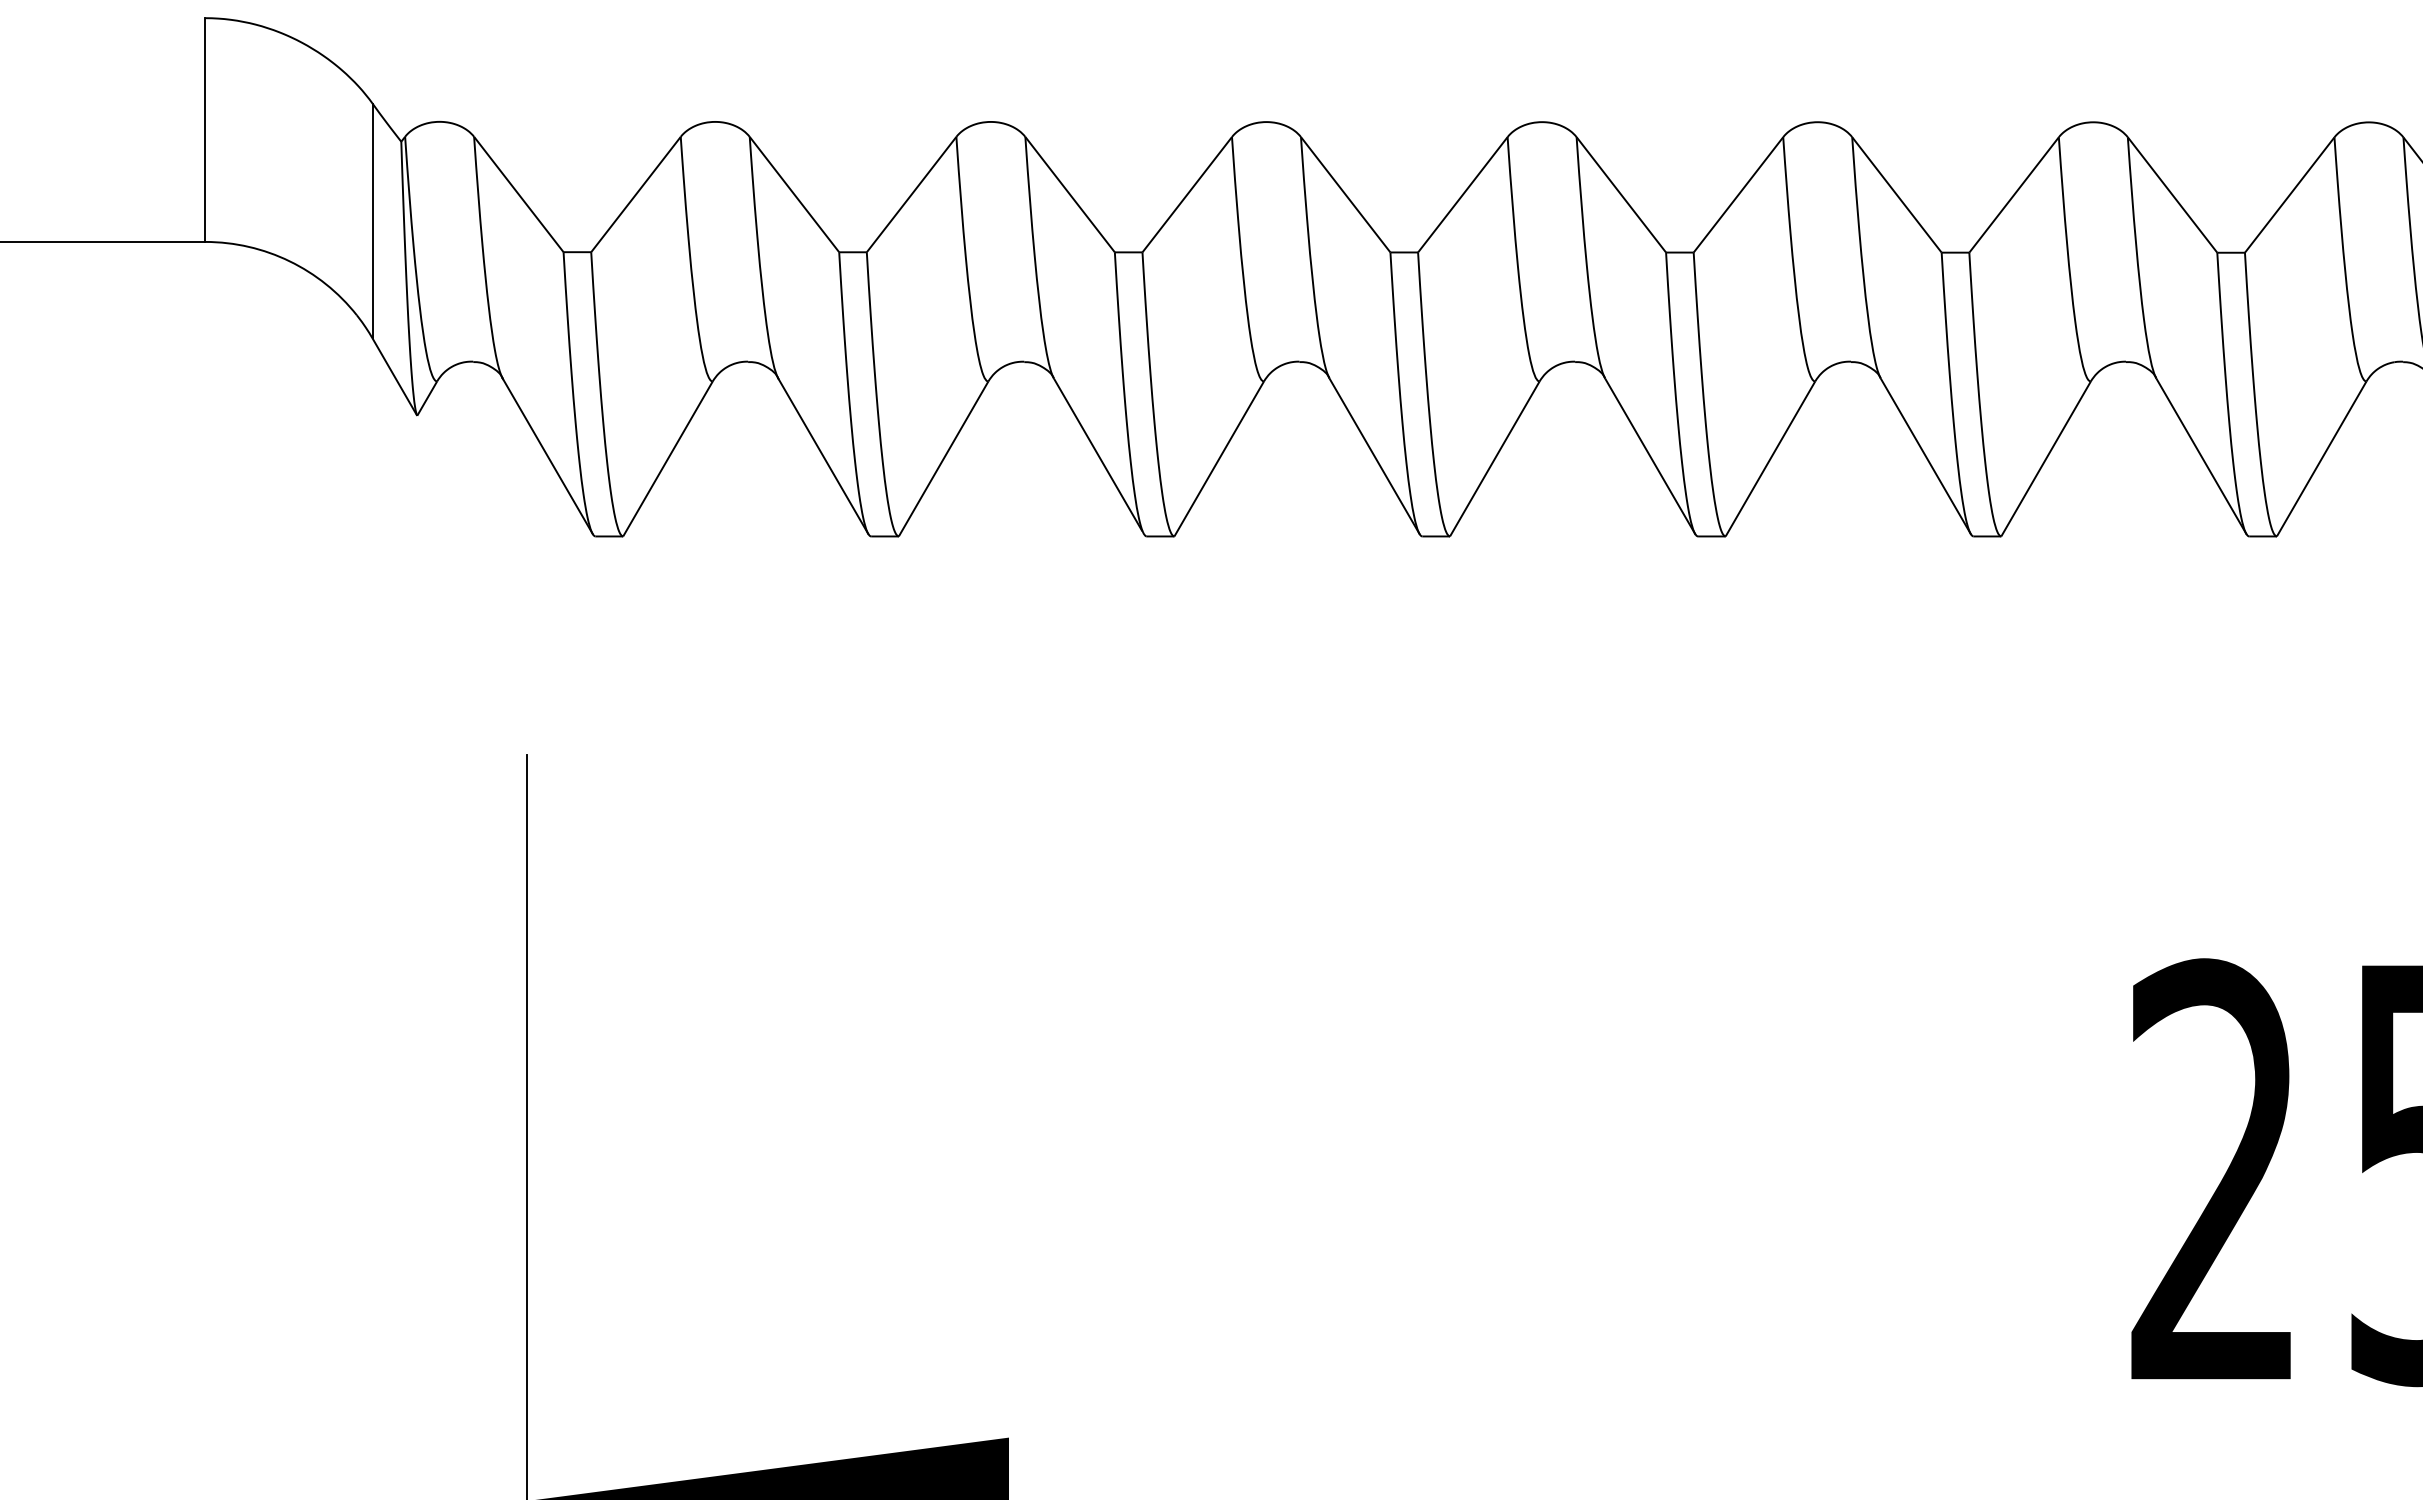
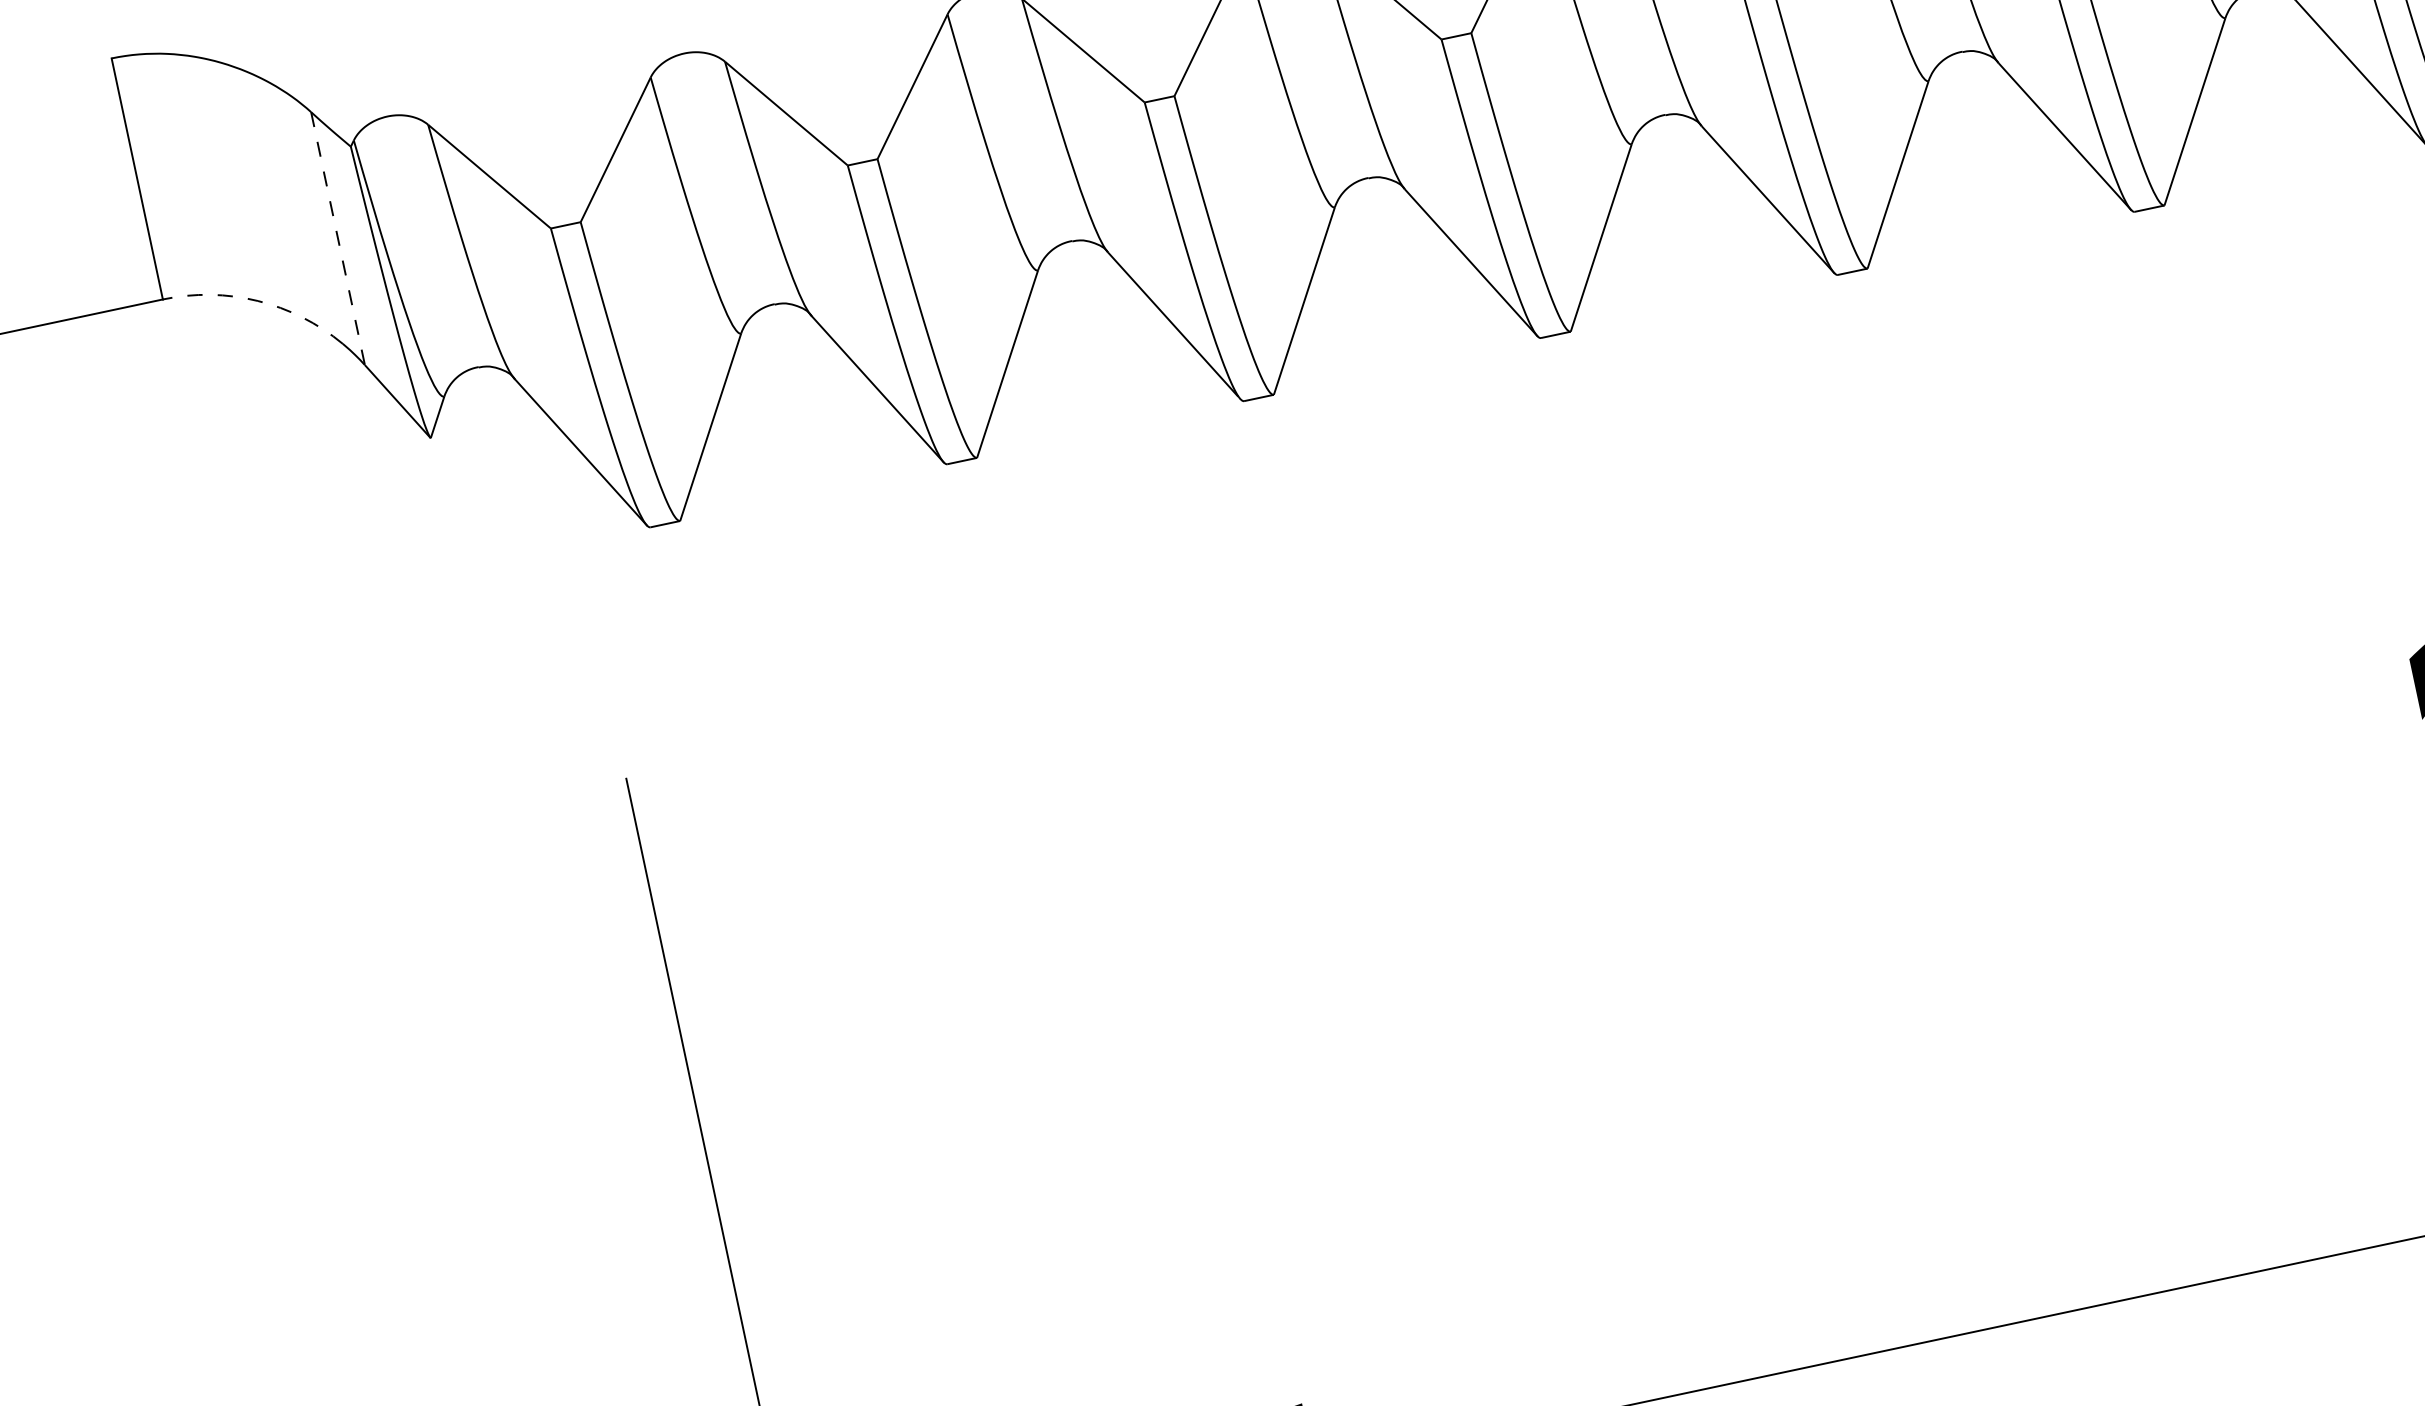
line: (372, 221) -> (338, 239), solid -> dashed
arc: (289, 261) -> (257, 301), solid -> dashed

